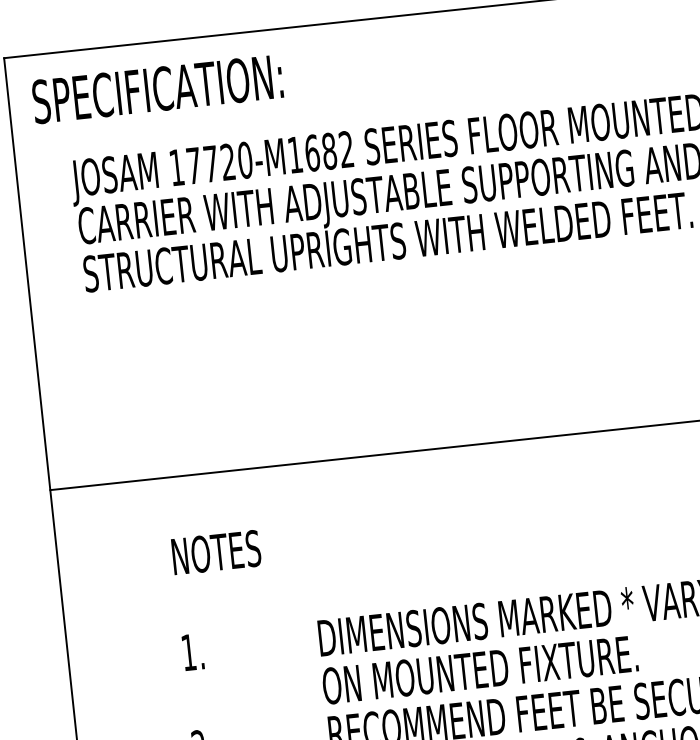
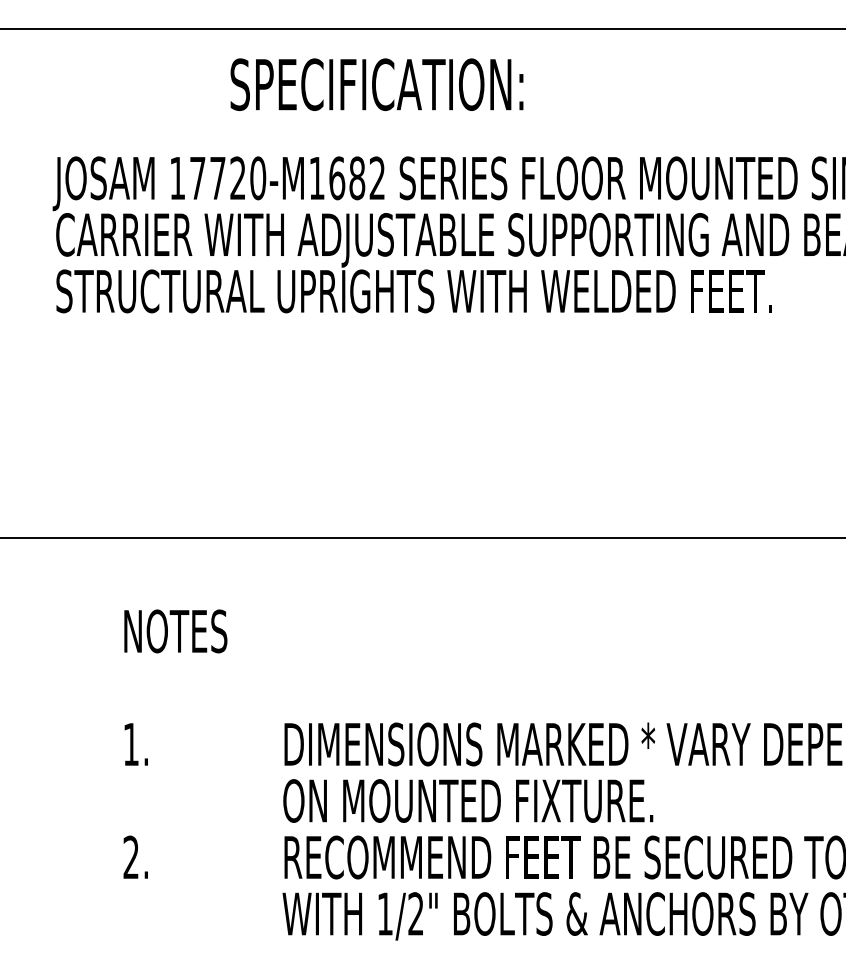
text: (157, 89) -> (376, 84), moved

